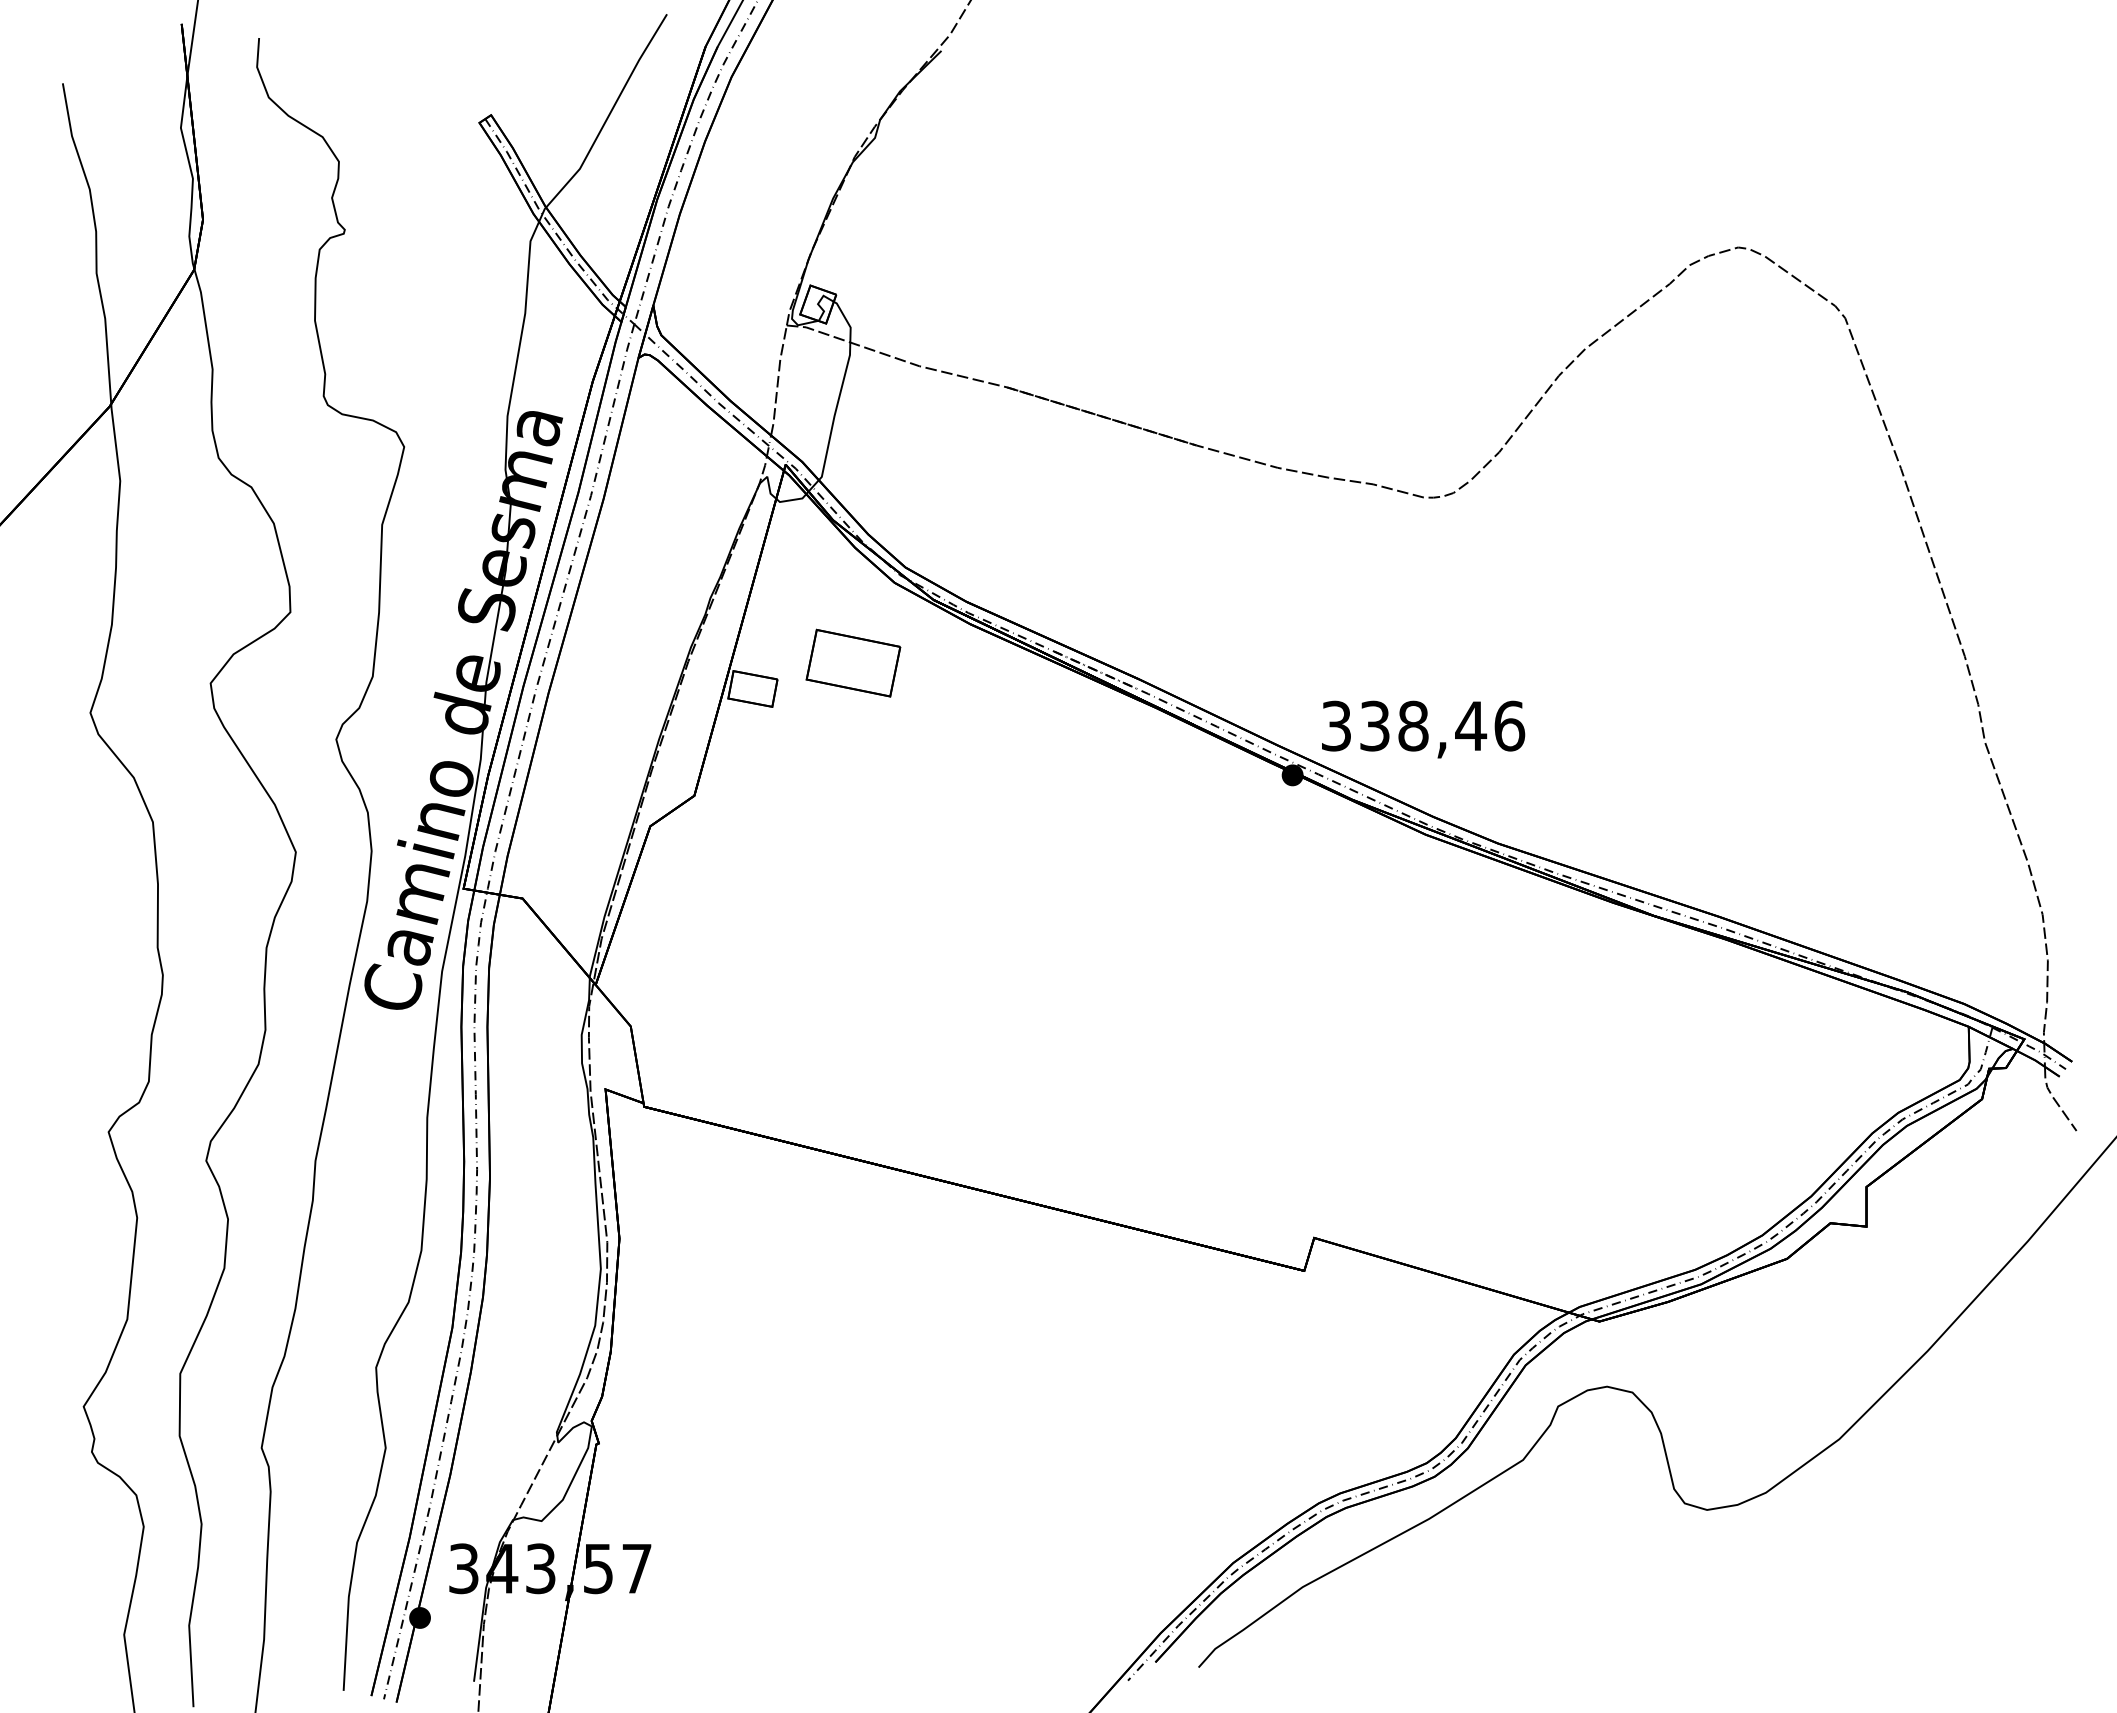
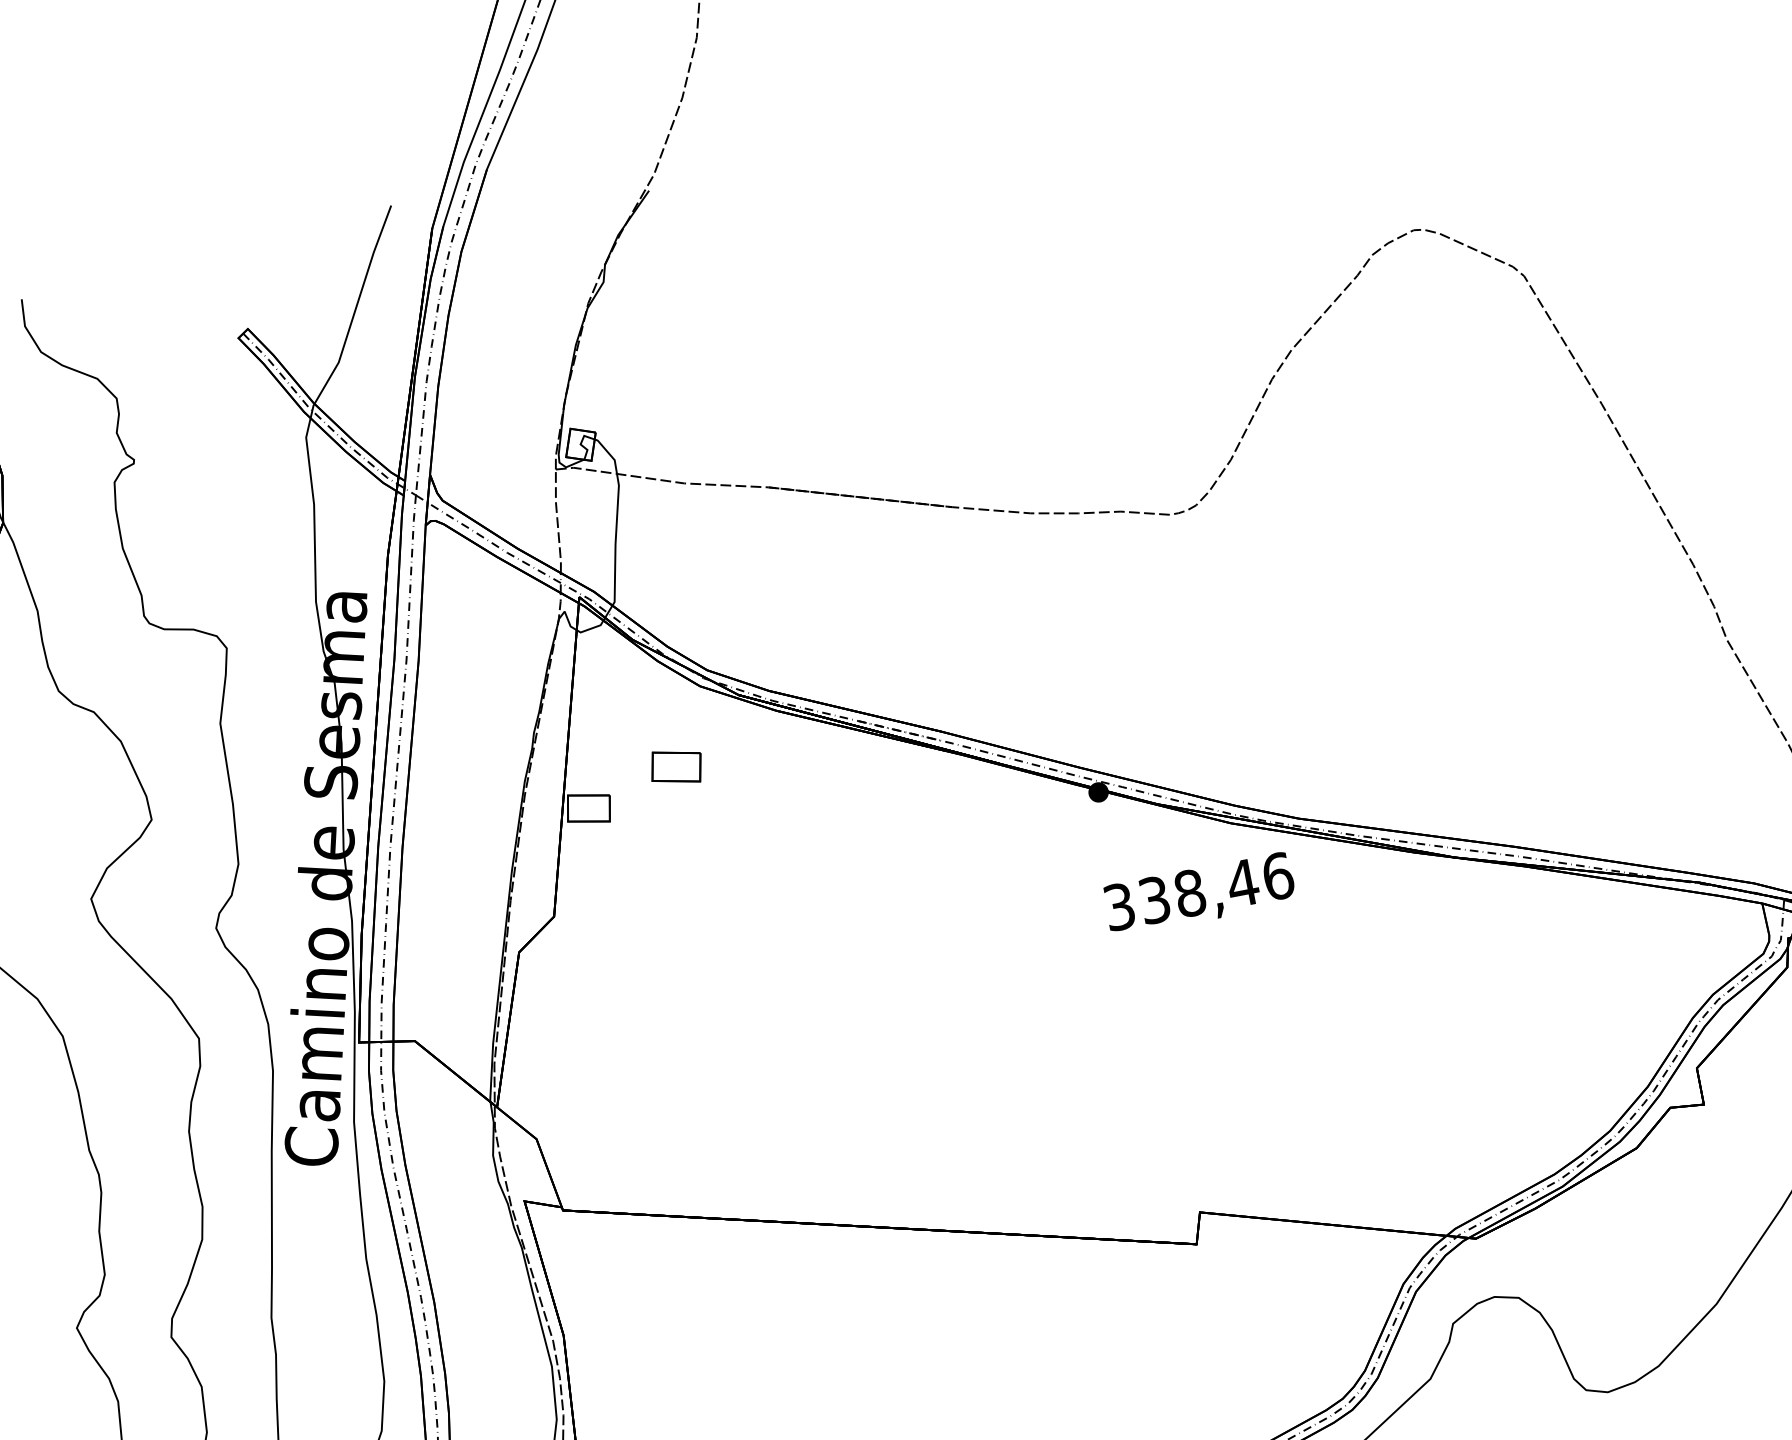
part: (853, 662) -> (676, 766), size x0.6
text: (1423, 729) -> (1199, 894), moved

